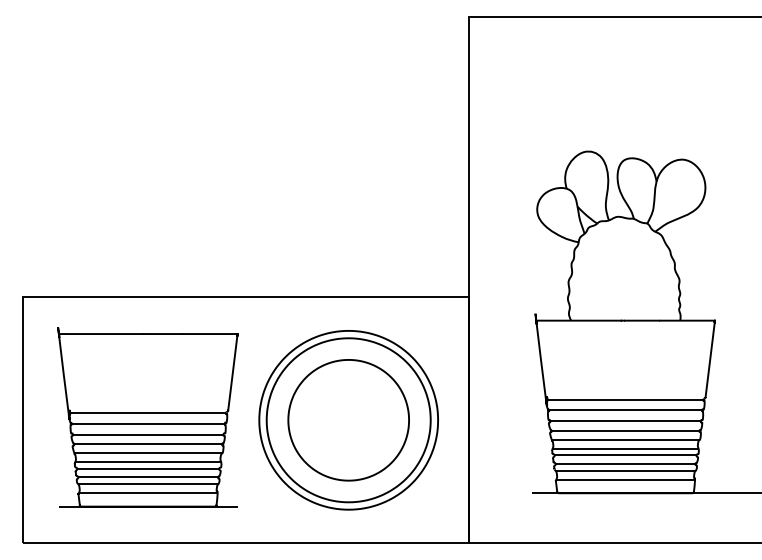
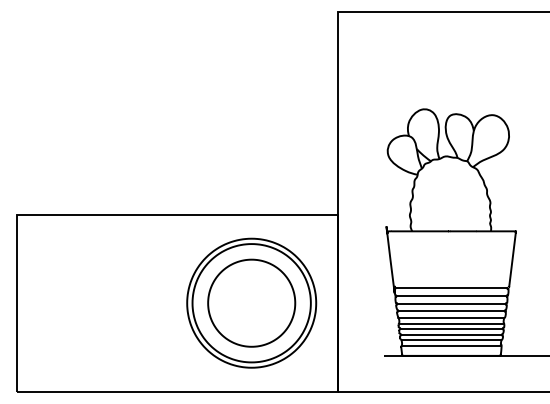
part: (147, 417) -> (106, 301), removed

